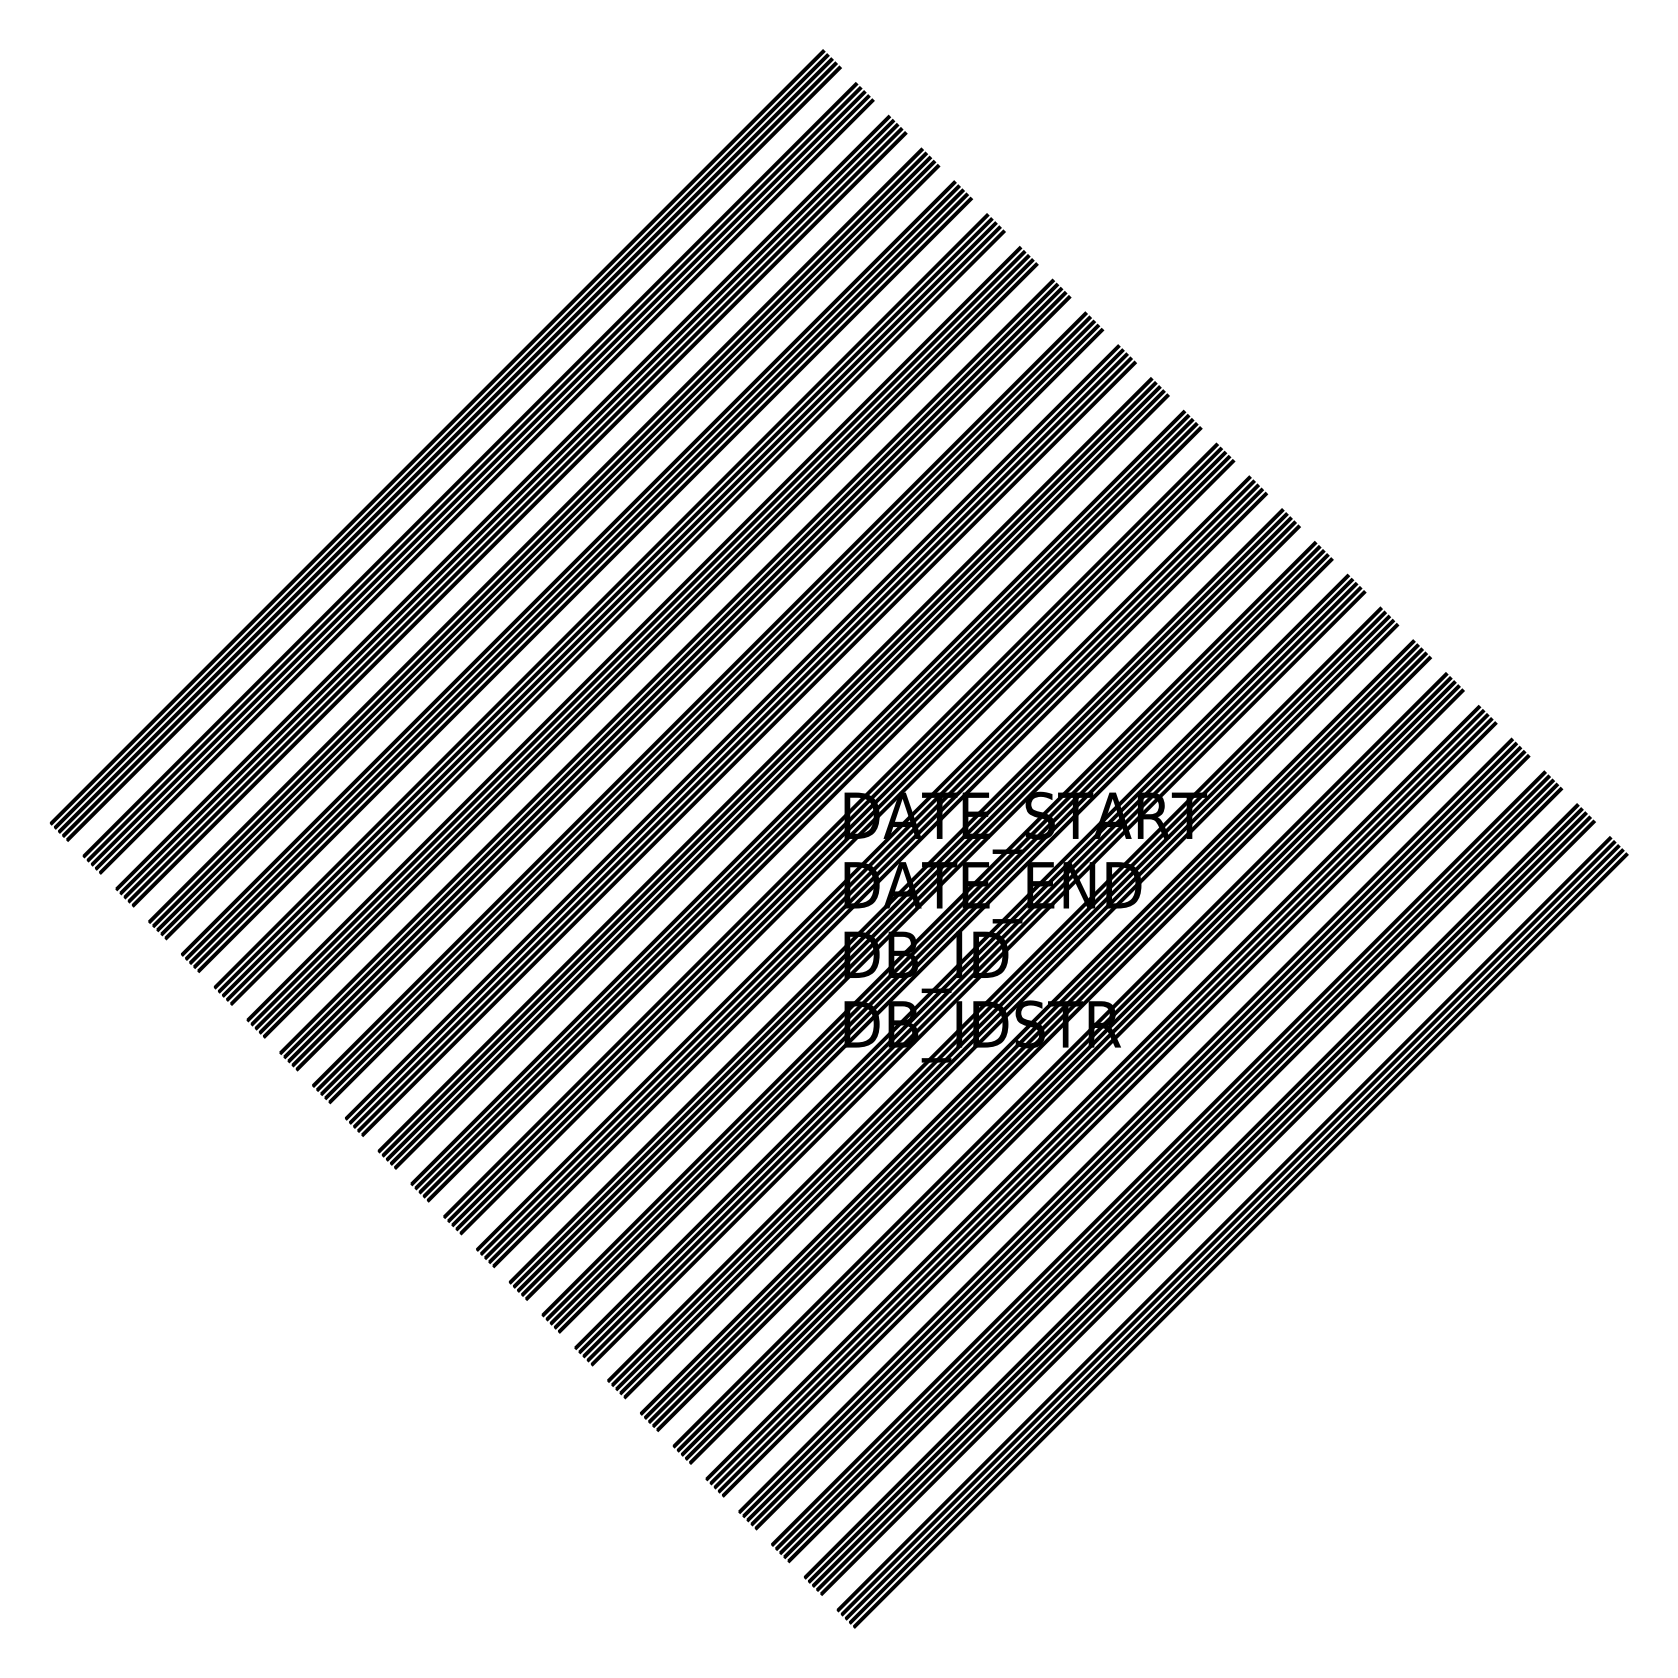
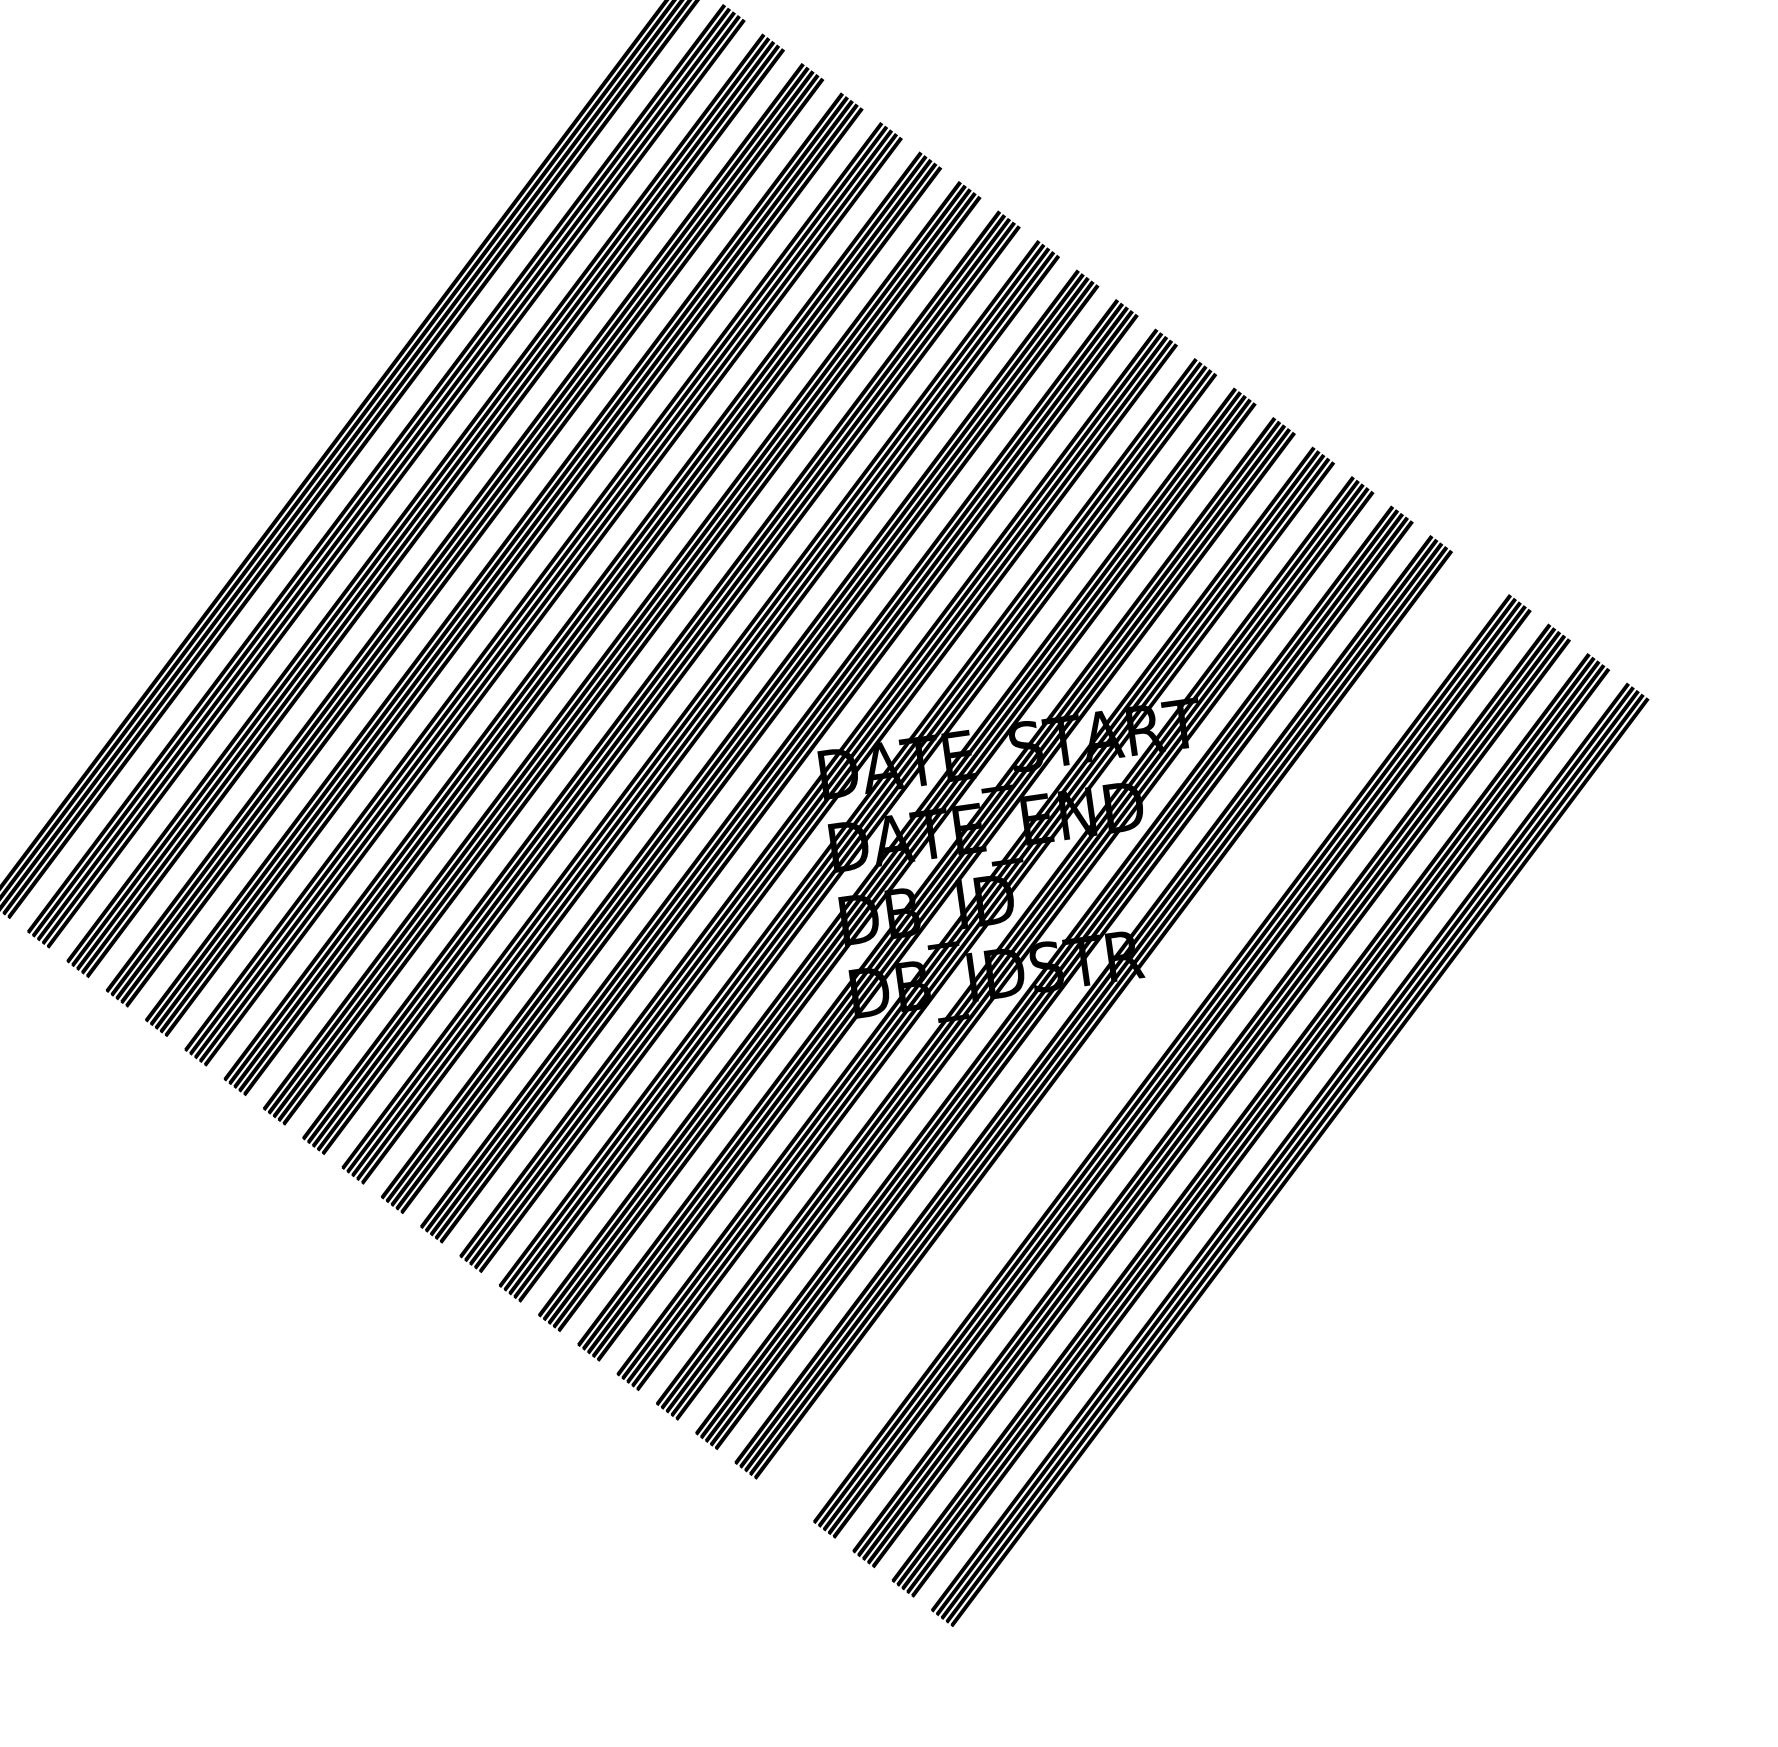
part: (1101, 1101) -> (1133, 1037), removed

